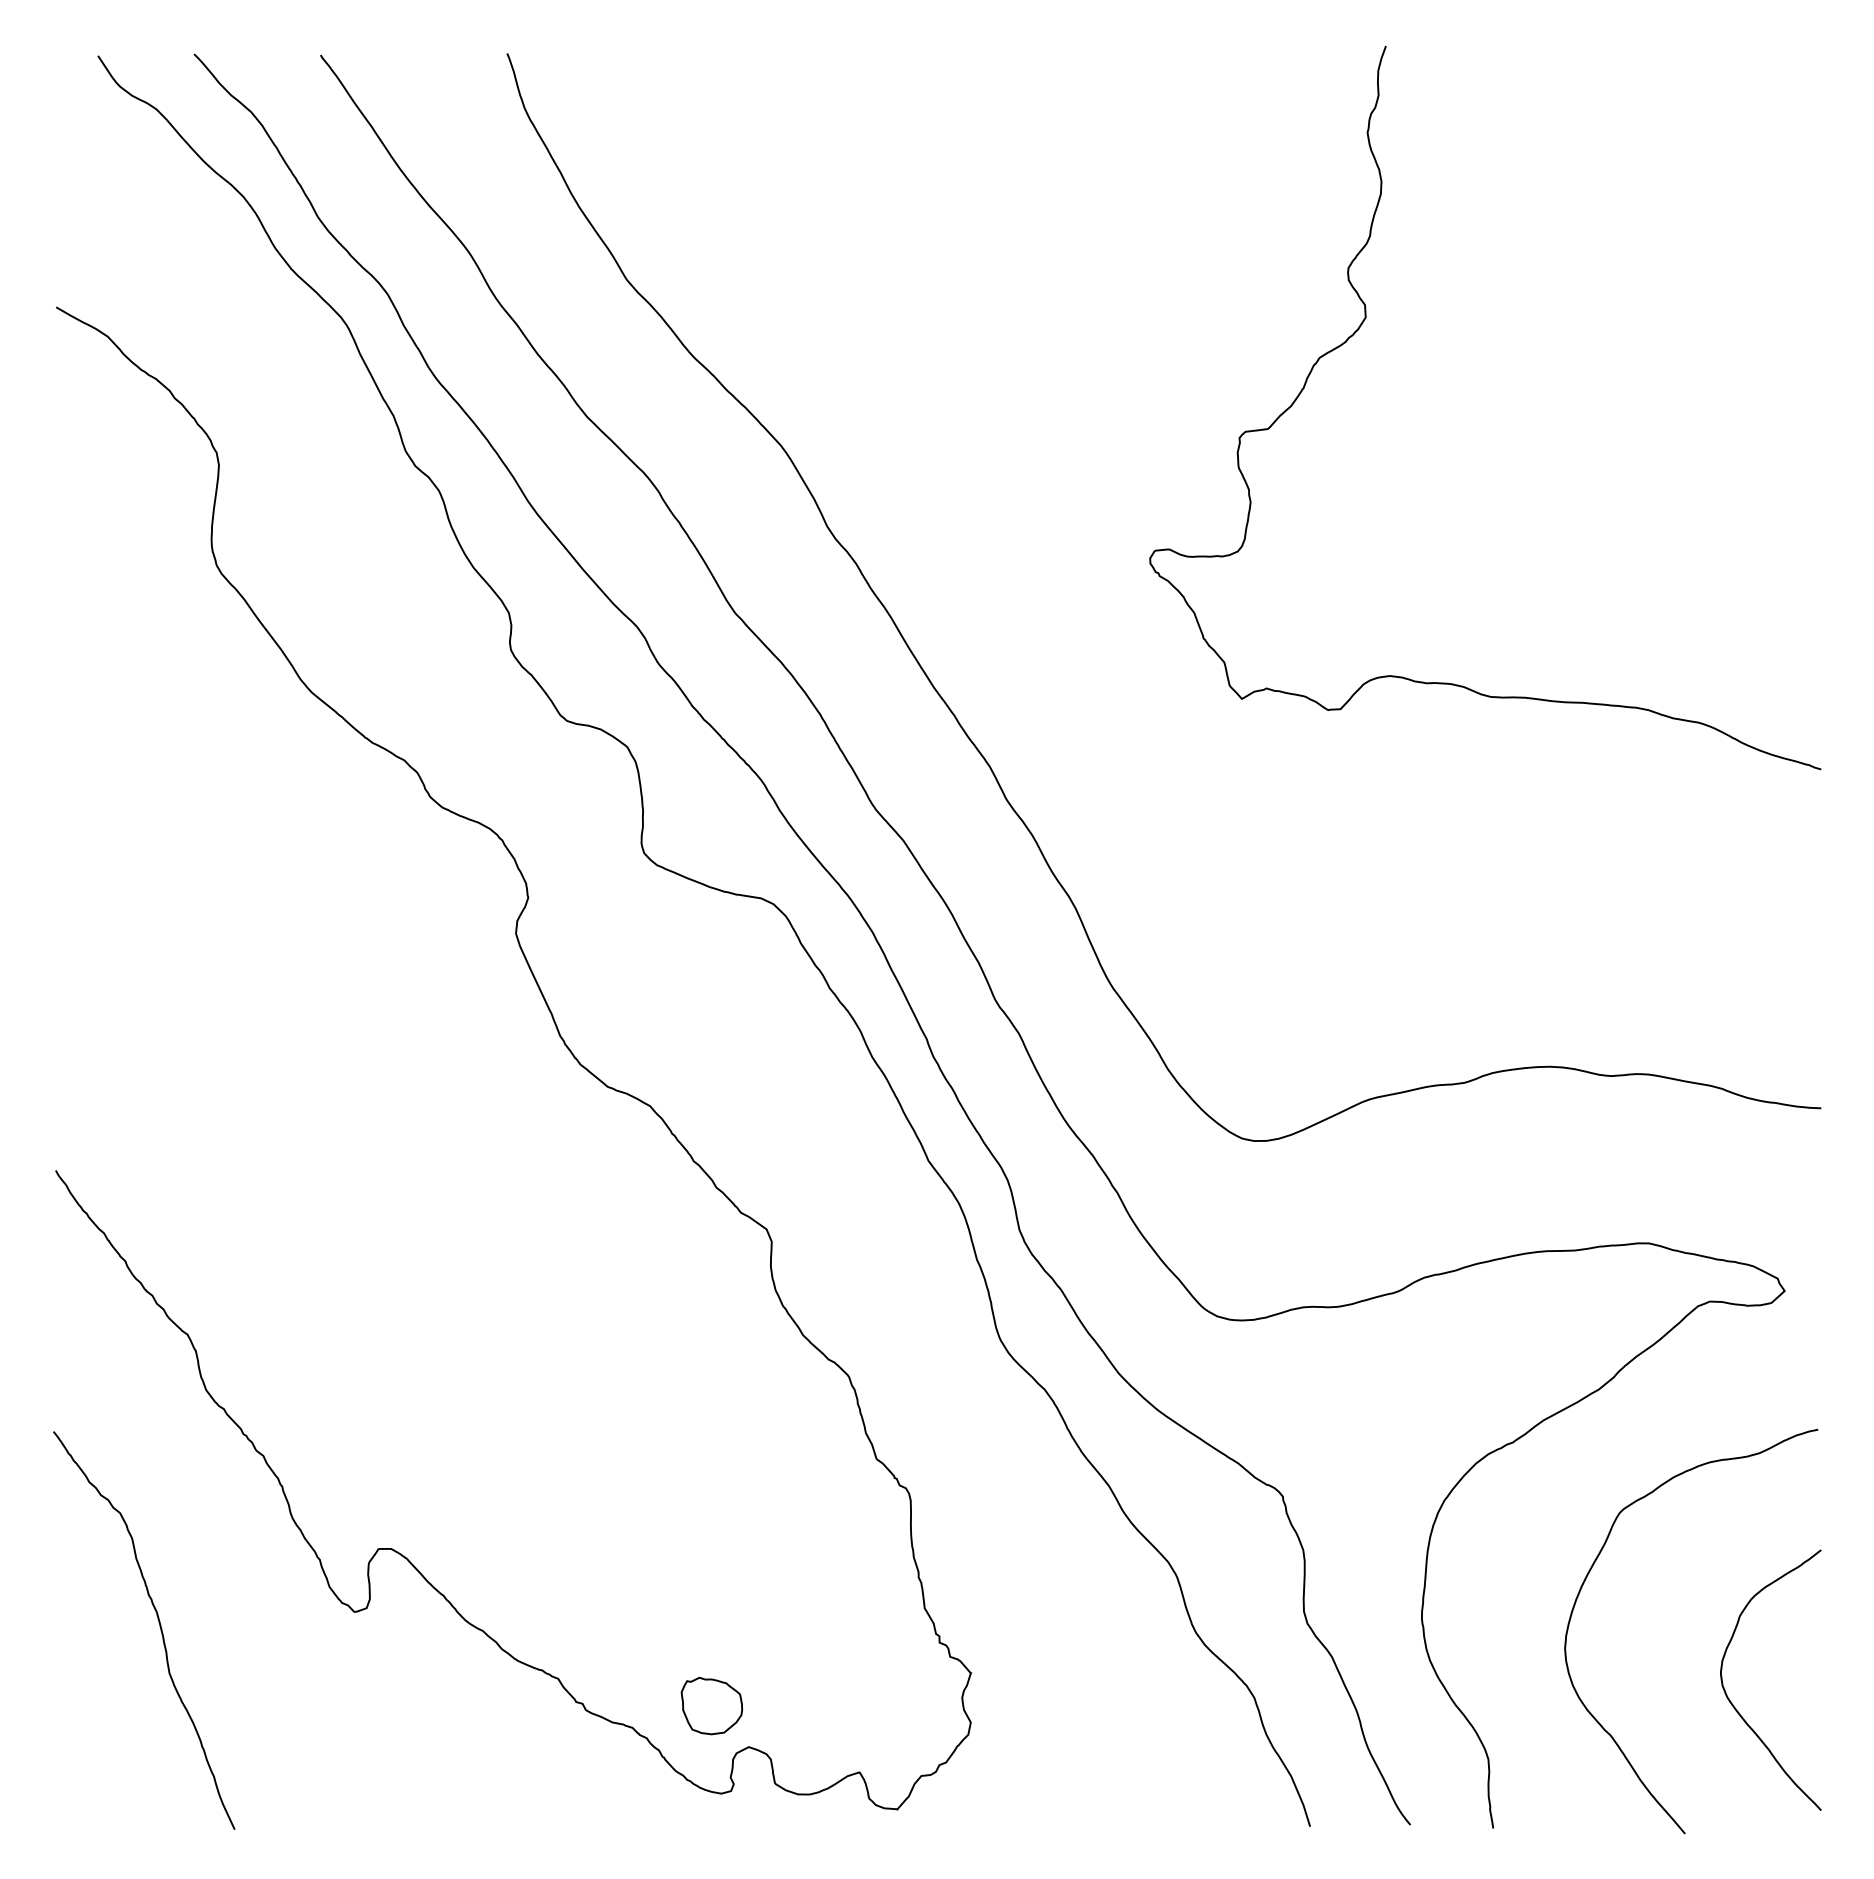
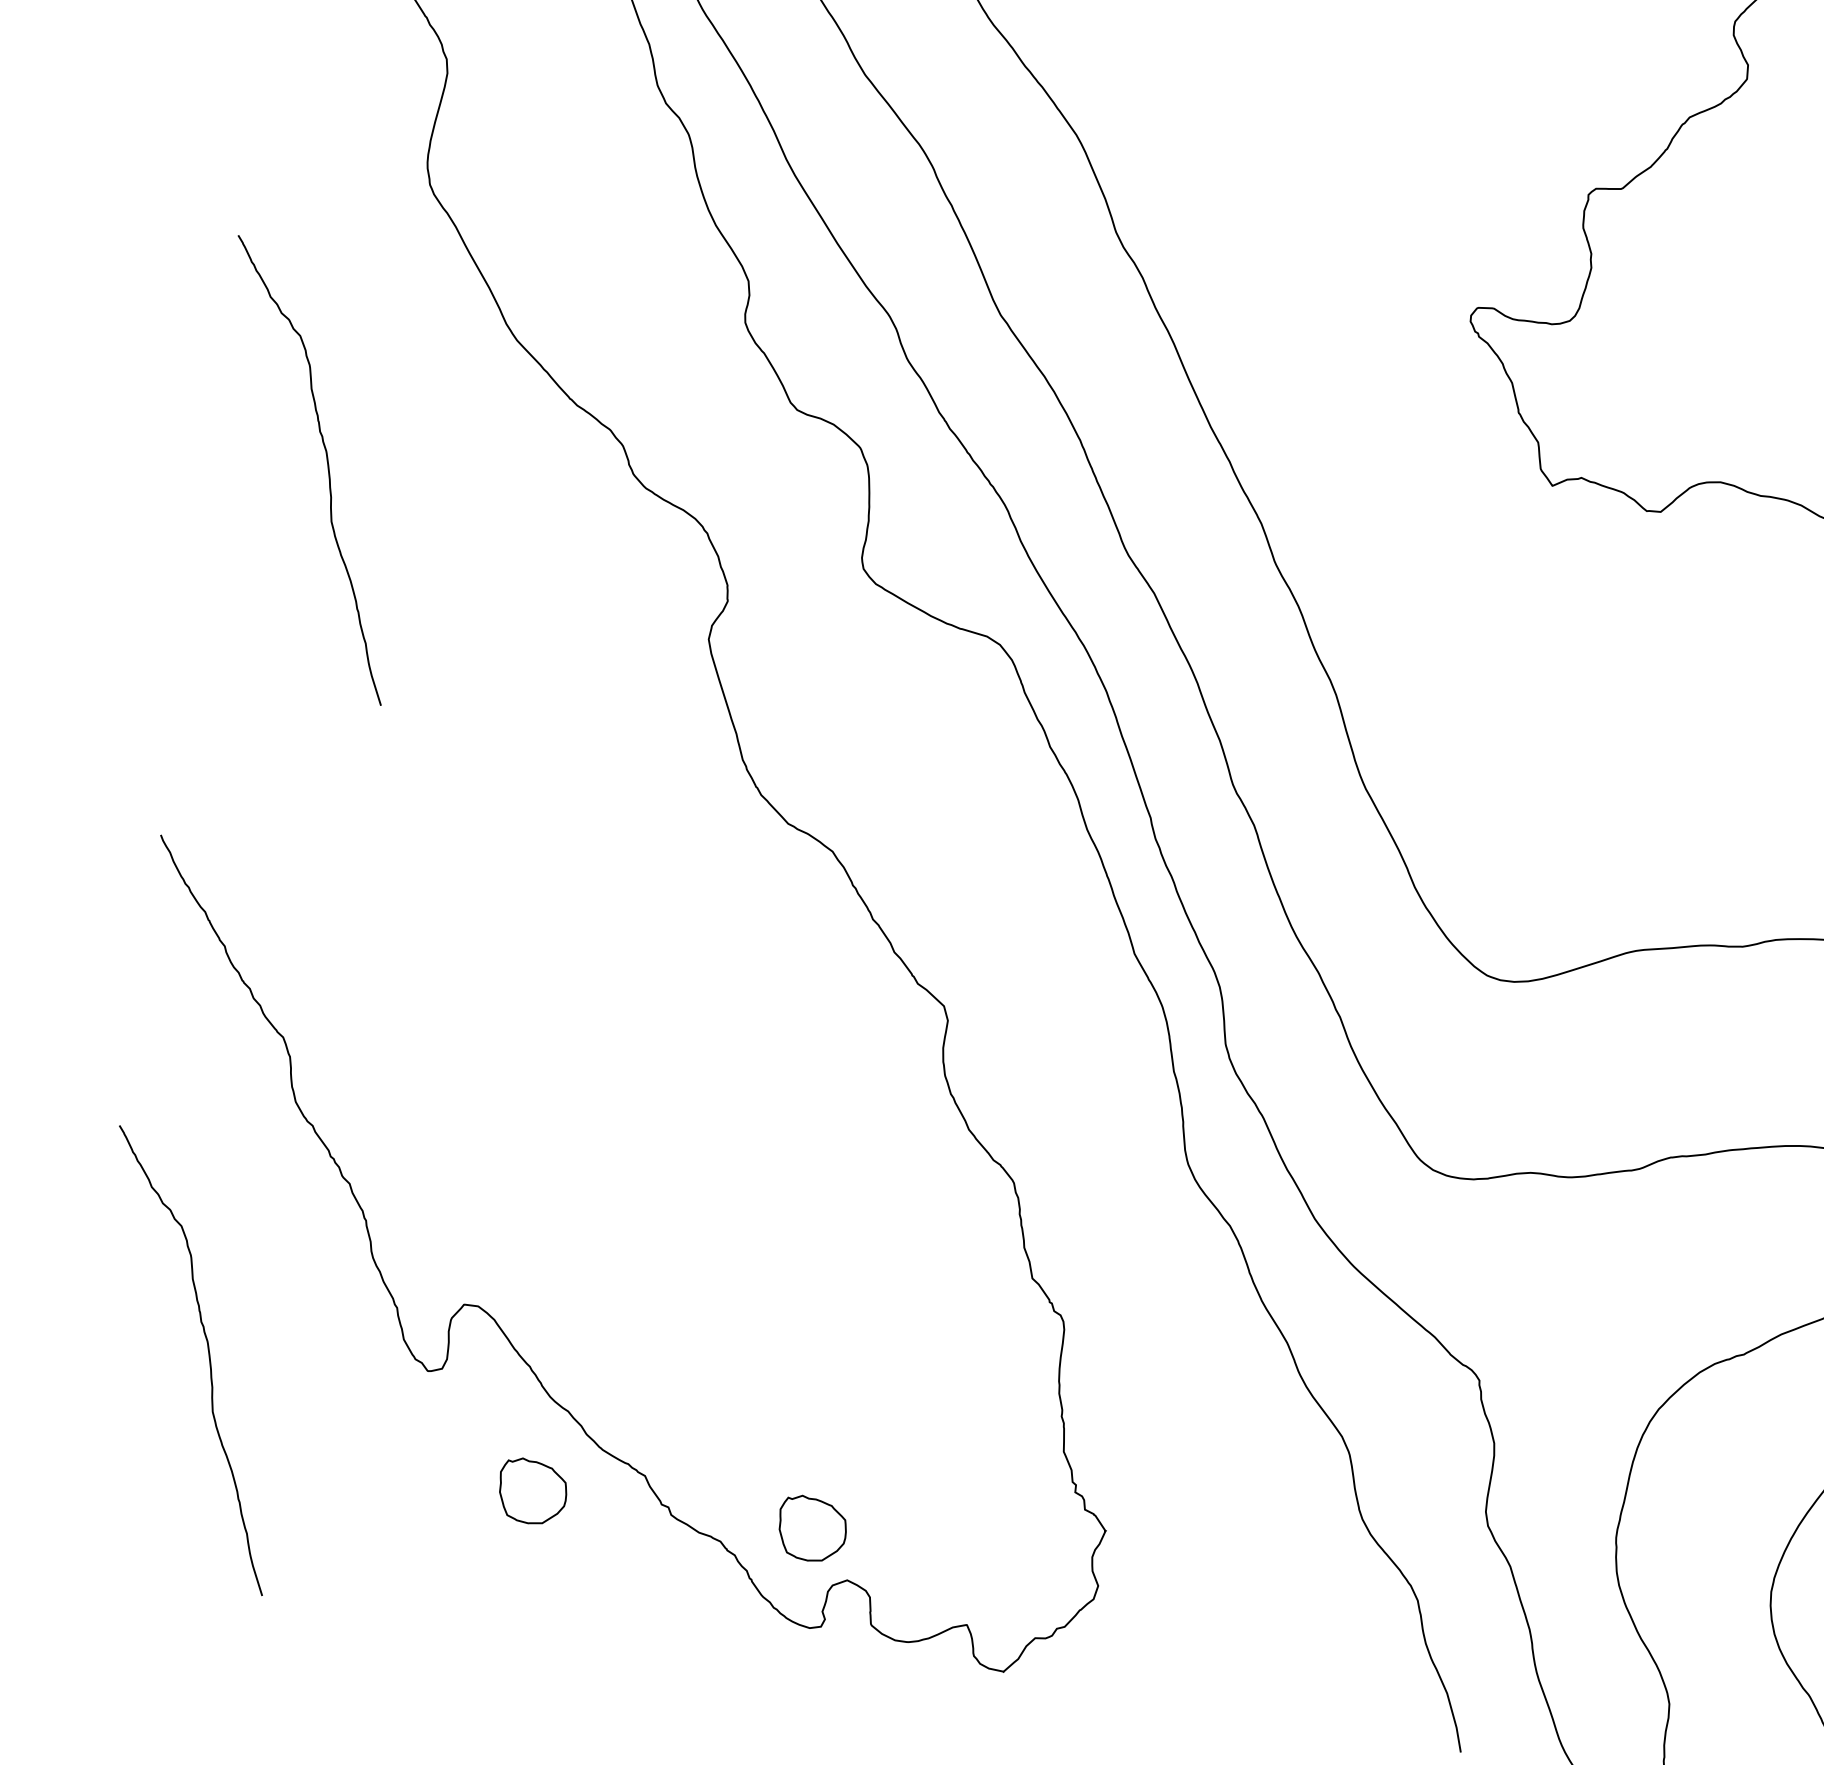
curve: (159, 827) -> (327, 468), added
part: (460, 1705) -> (532, 1491), added

